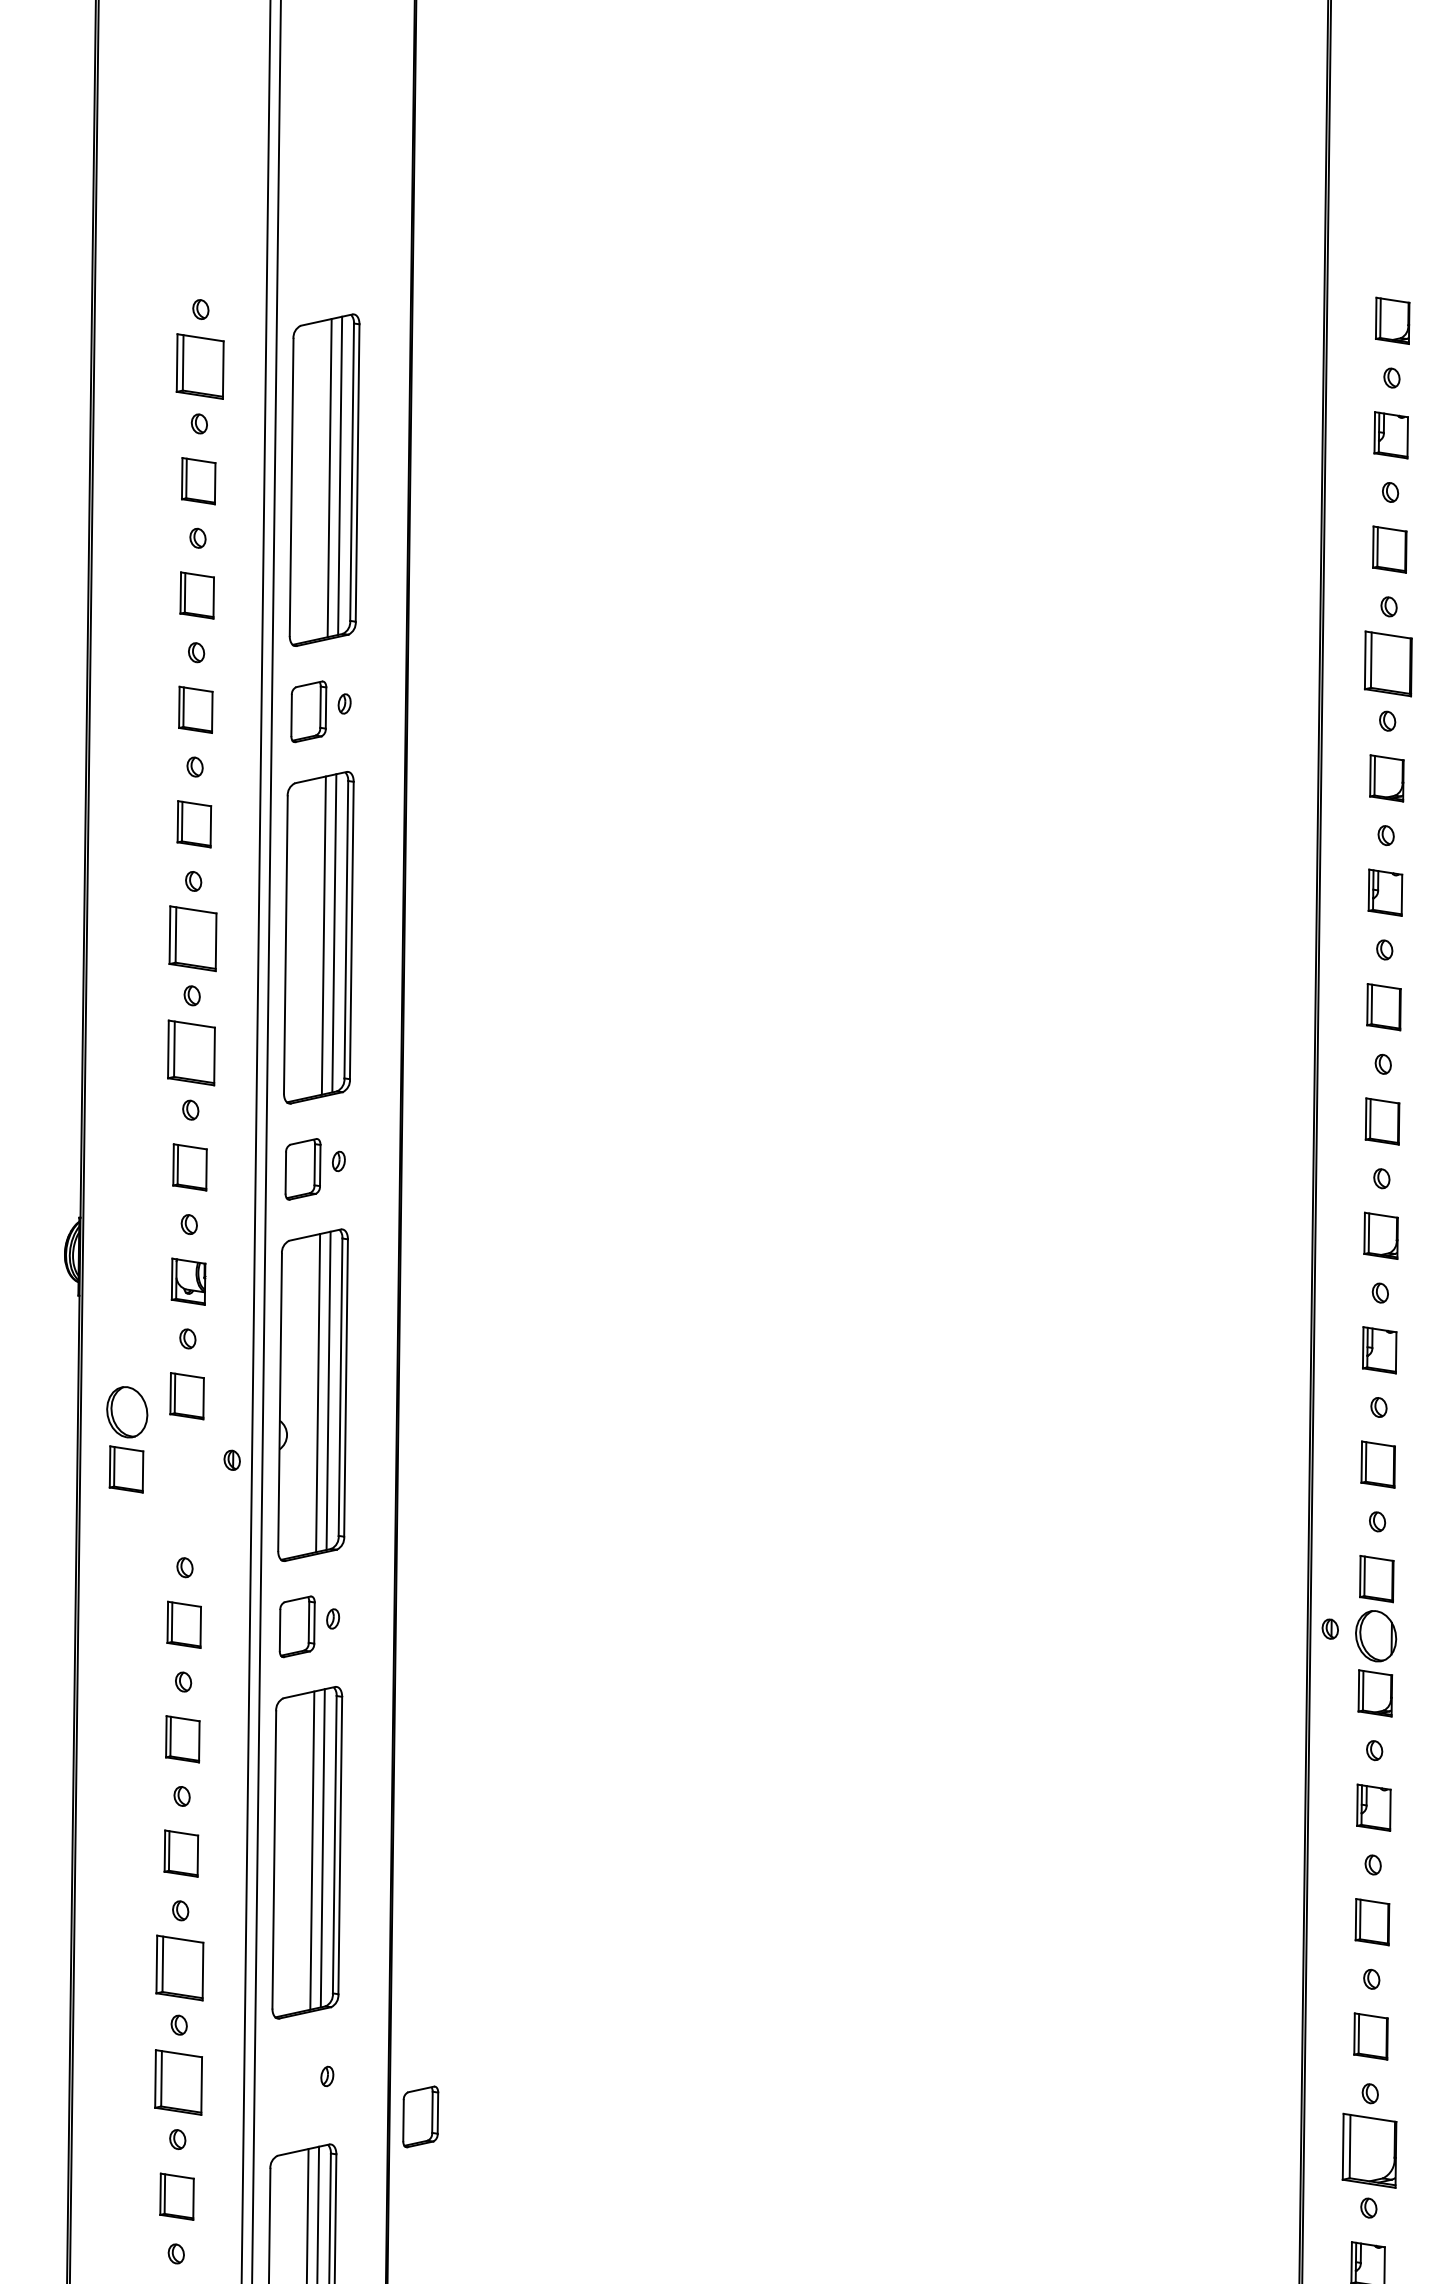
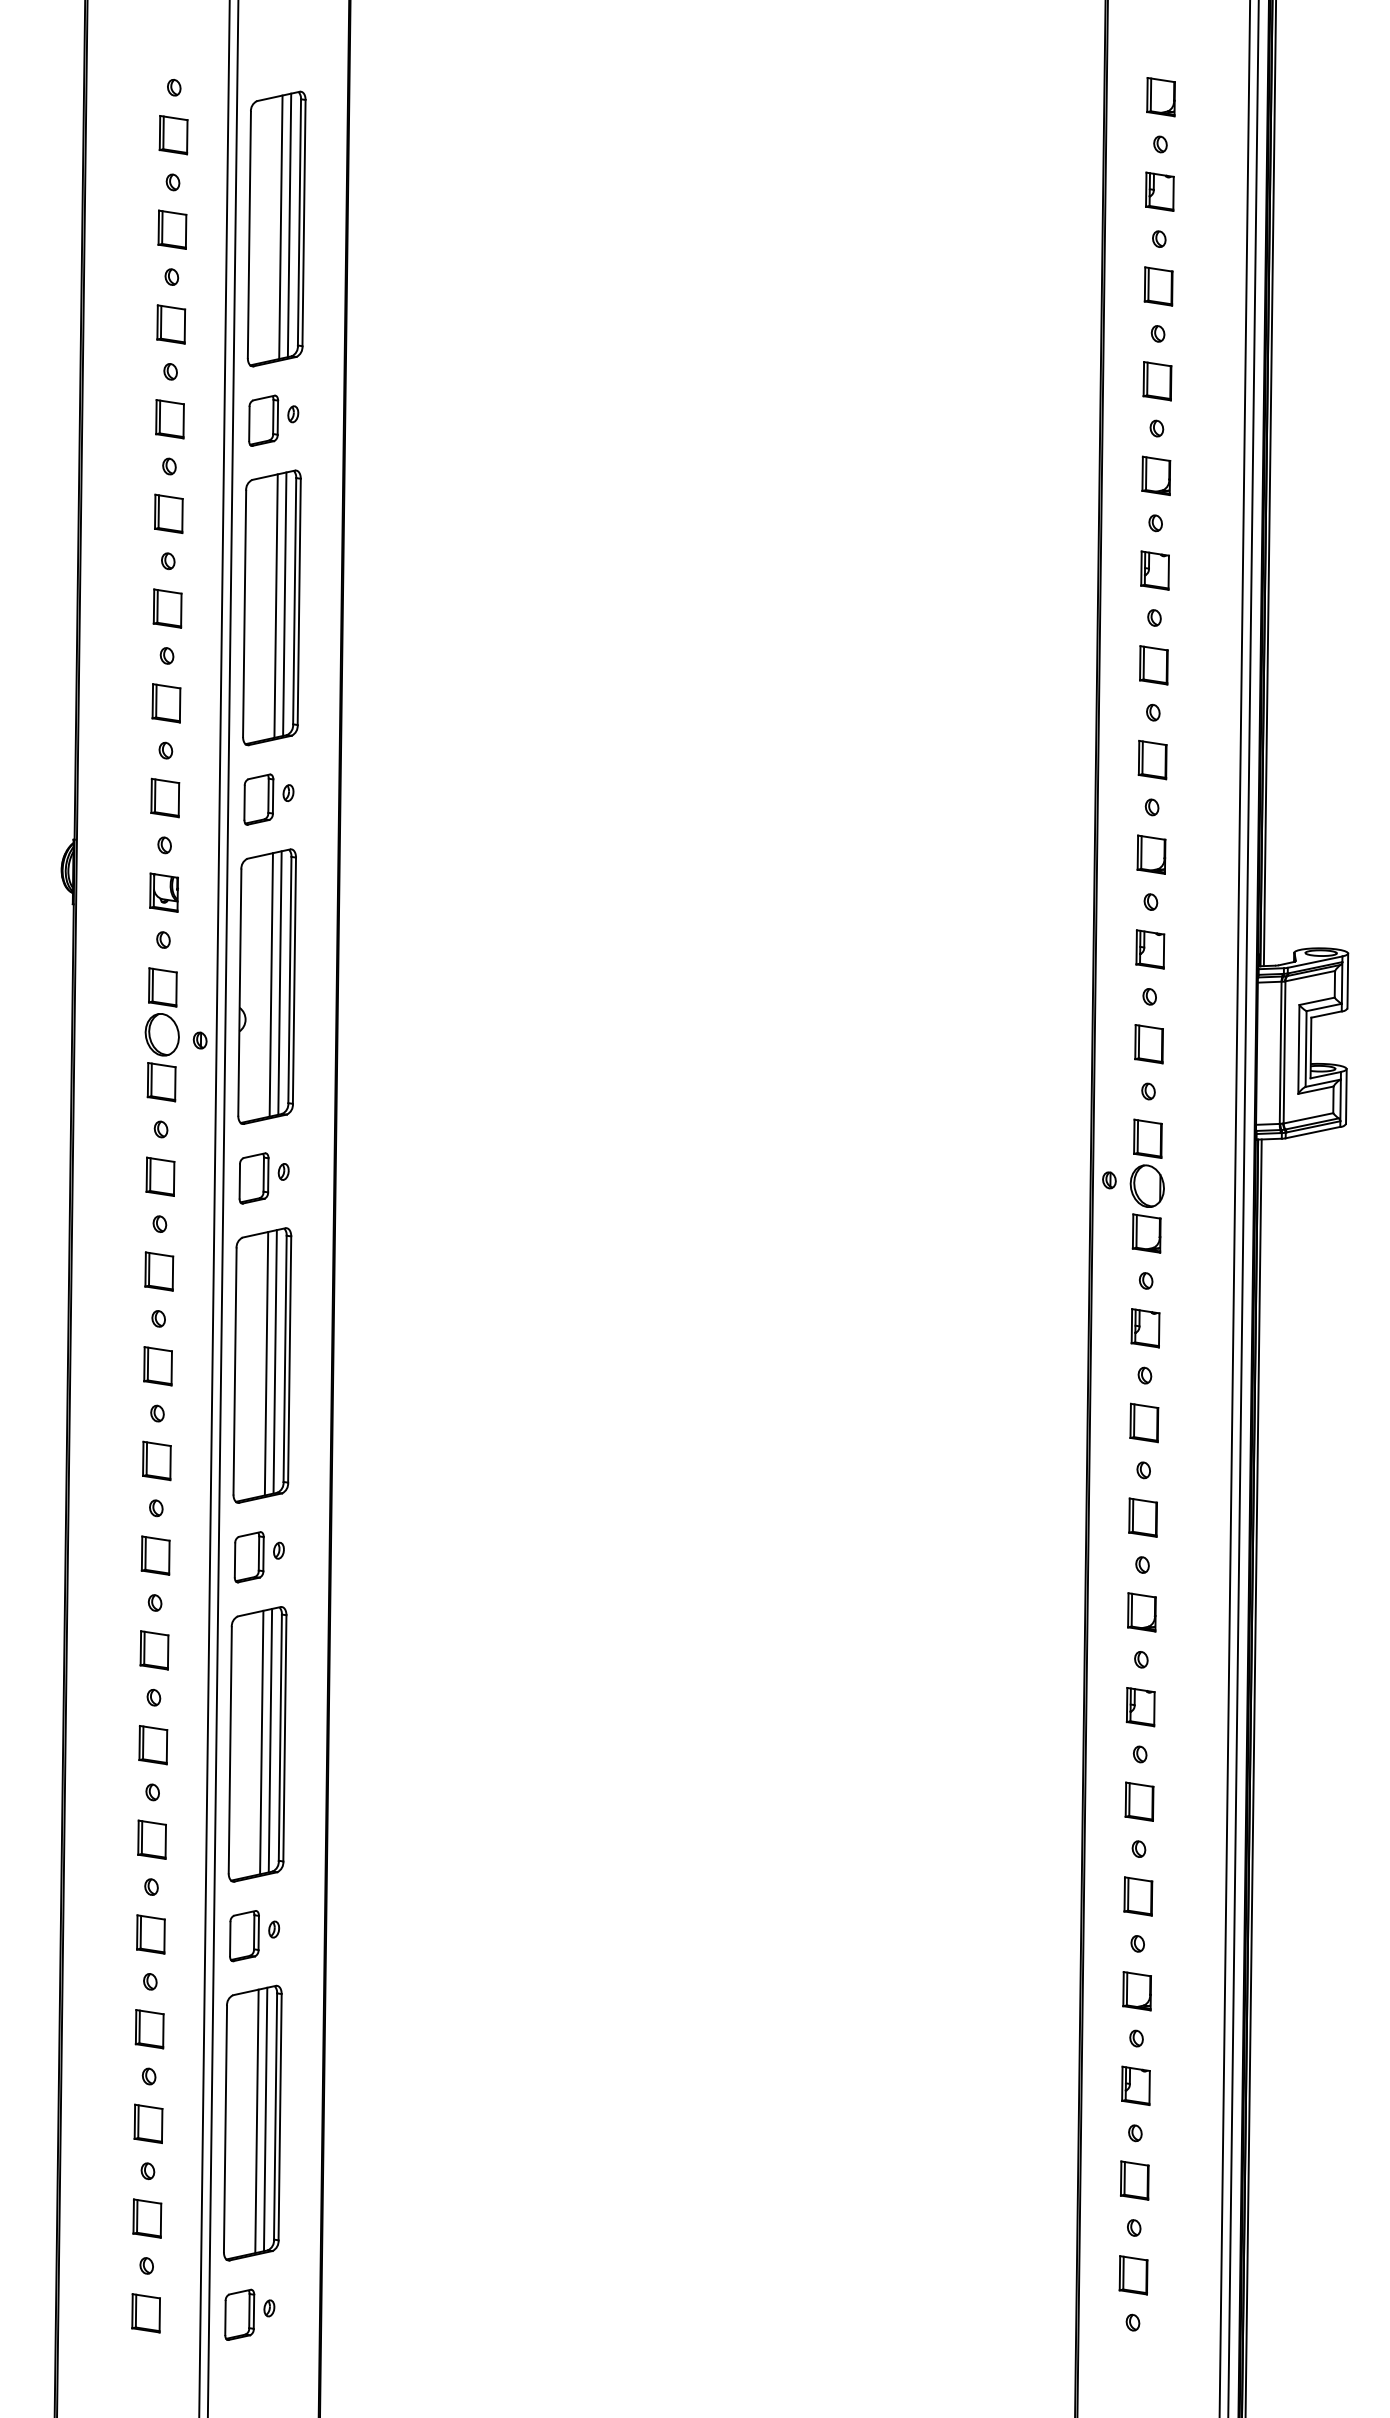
part: (199, 367) -> (173, 135), size x0.71
part: (1388, 664) -> (1157, 381), size x0.71
part: (192, 938) -> (167, 608), size x0.71
part: (191, 1053) -> (166, 703), size x0.71
part: (126, 1439) -> (161, 1057), moved
part: (179, 1967) -> (156, 1460), size x0.71
part: (178, 2082) -> (155, 1555), size x0.71
part: (419, 2117) -> (248, 1557), moved
part: (1369, 2151) -> (1141, 1612), size x0.62

